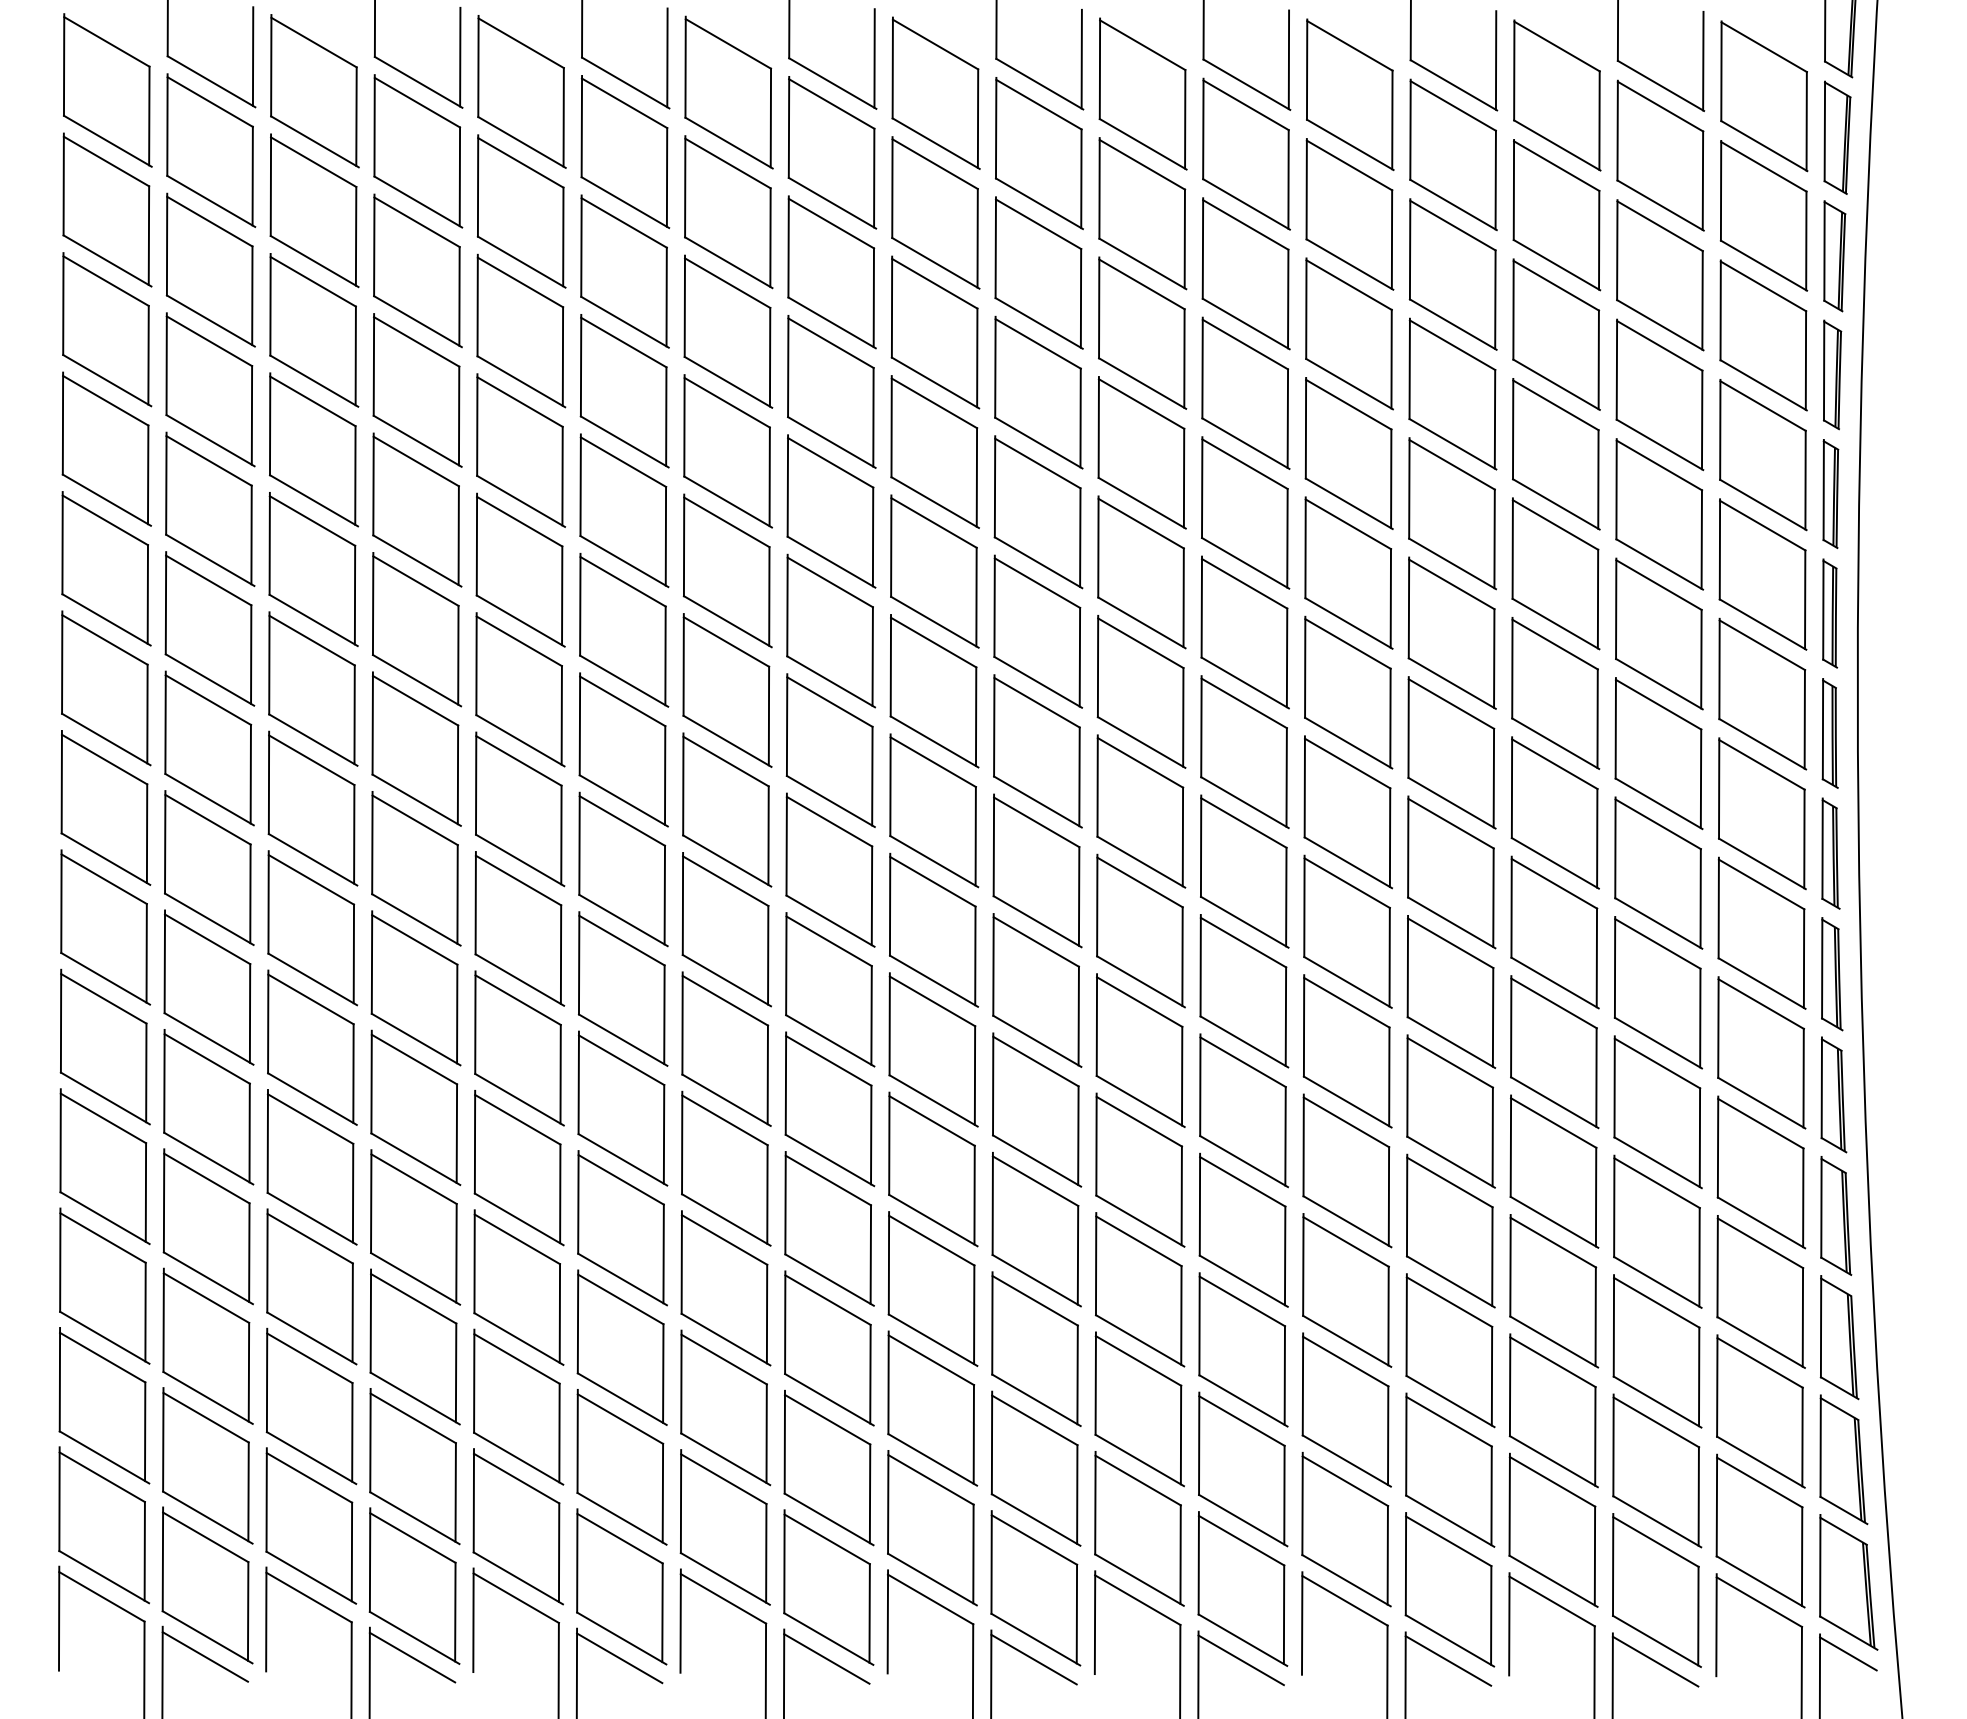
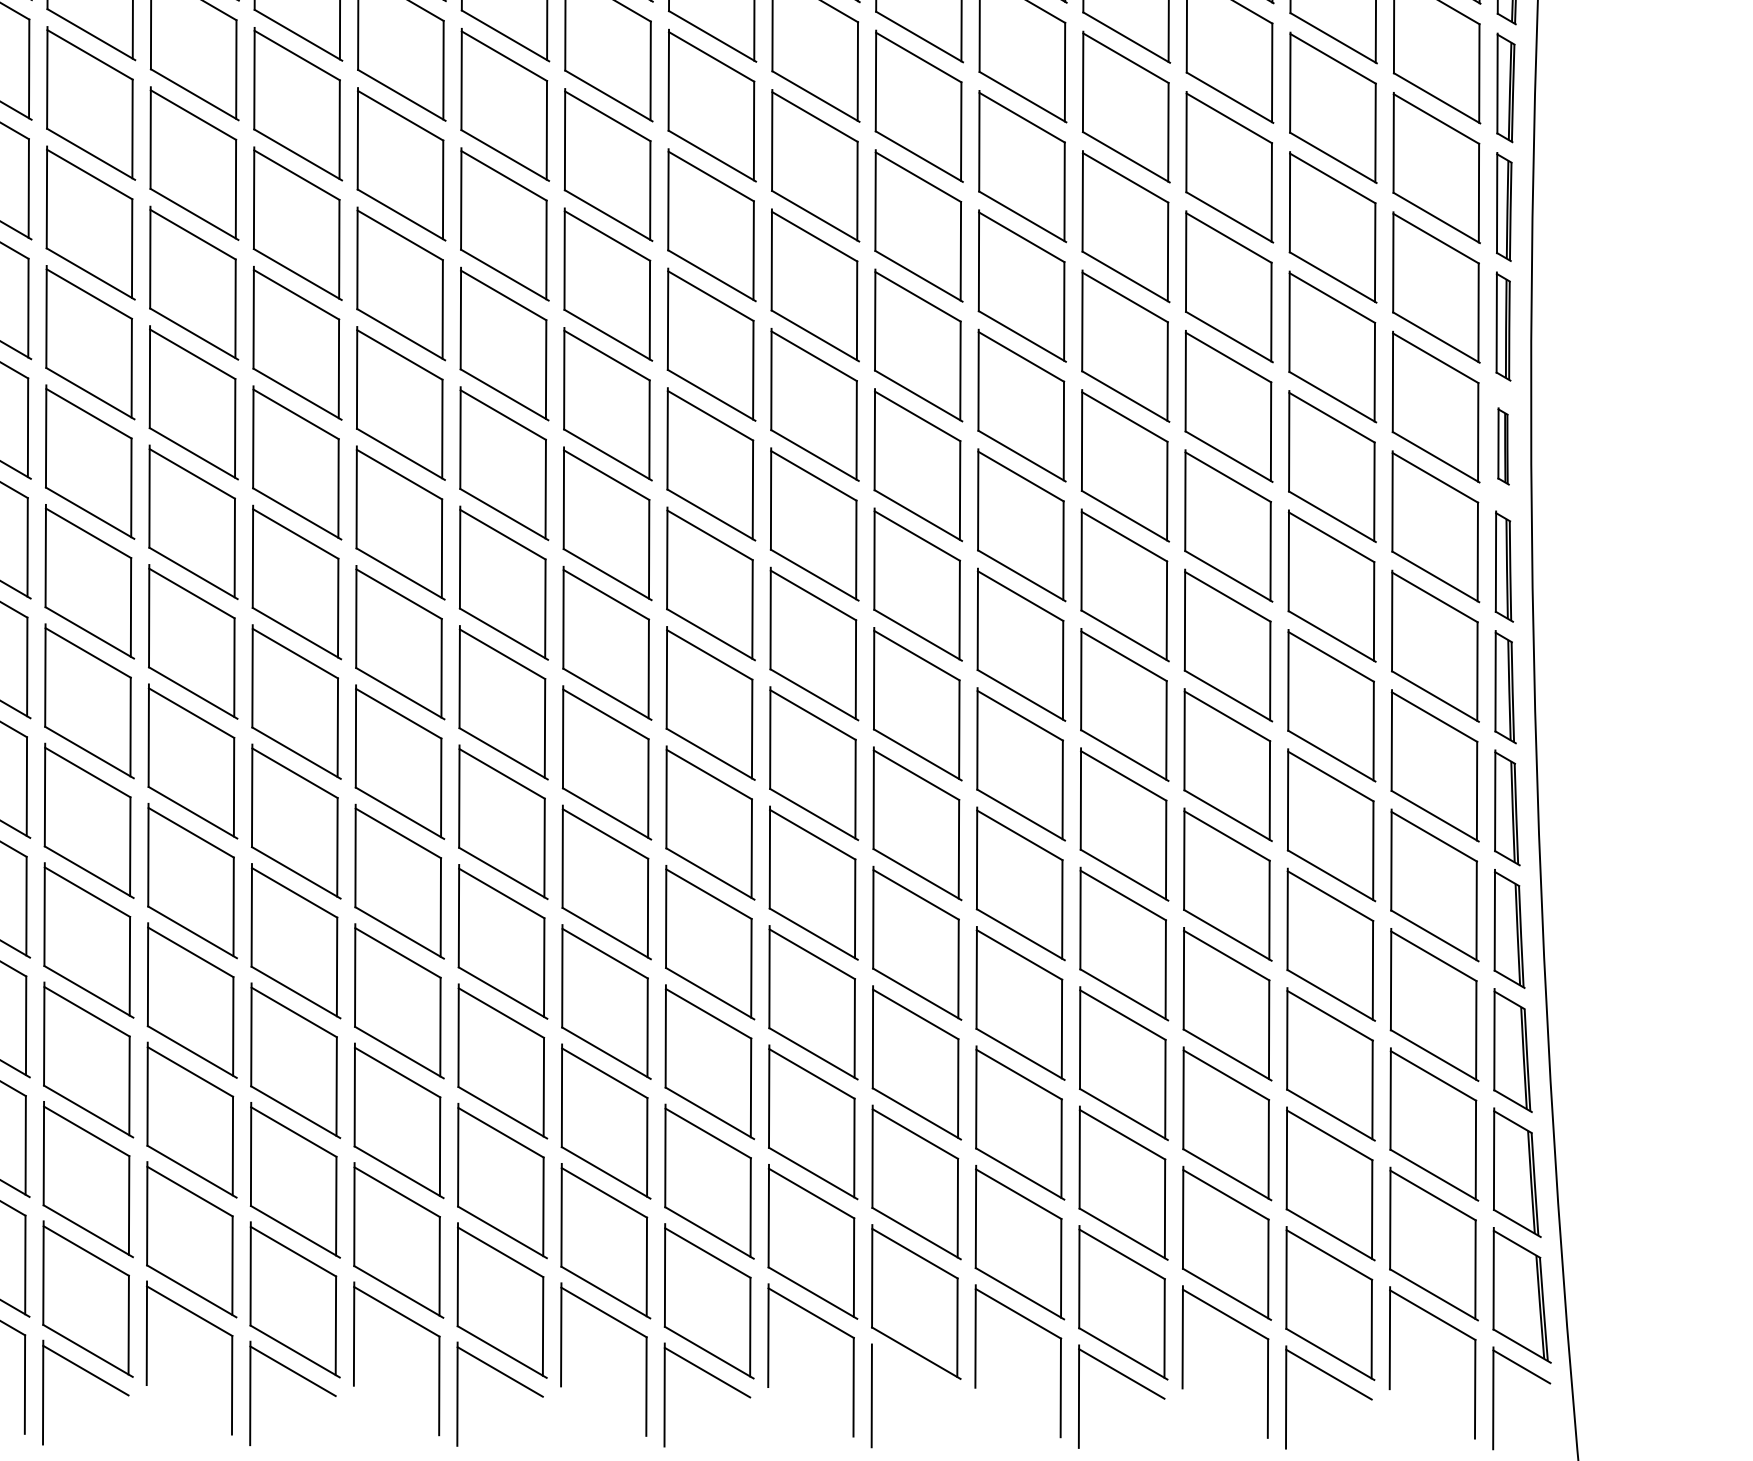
part: (1829, 733) -> (1502, 446), size x0.7
line: (1240, 1660) -> (913, 1373), removed

